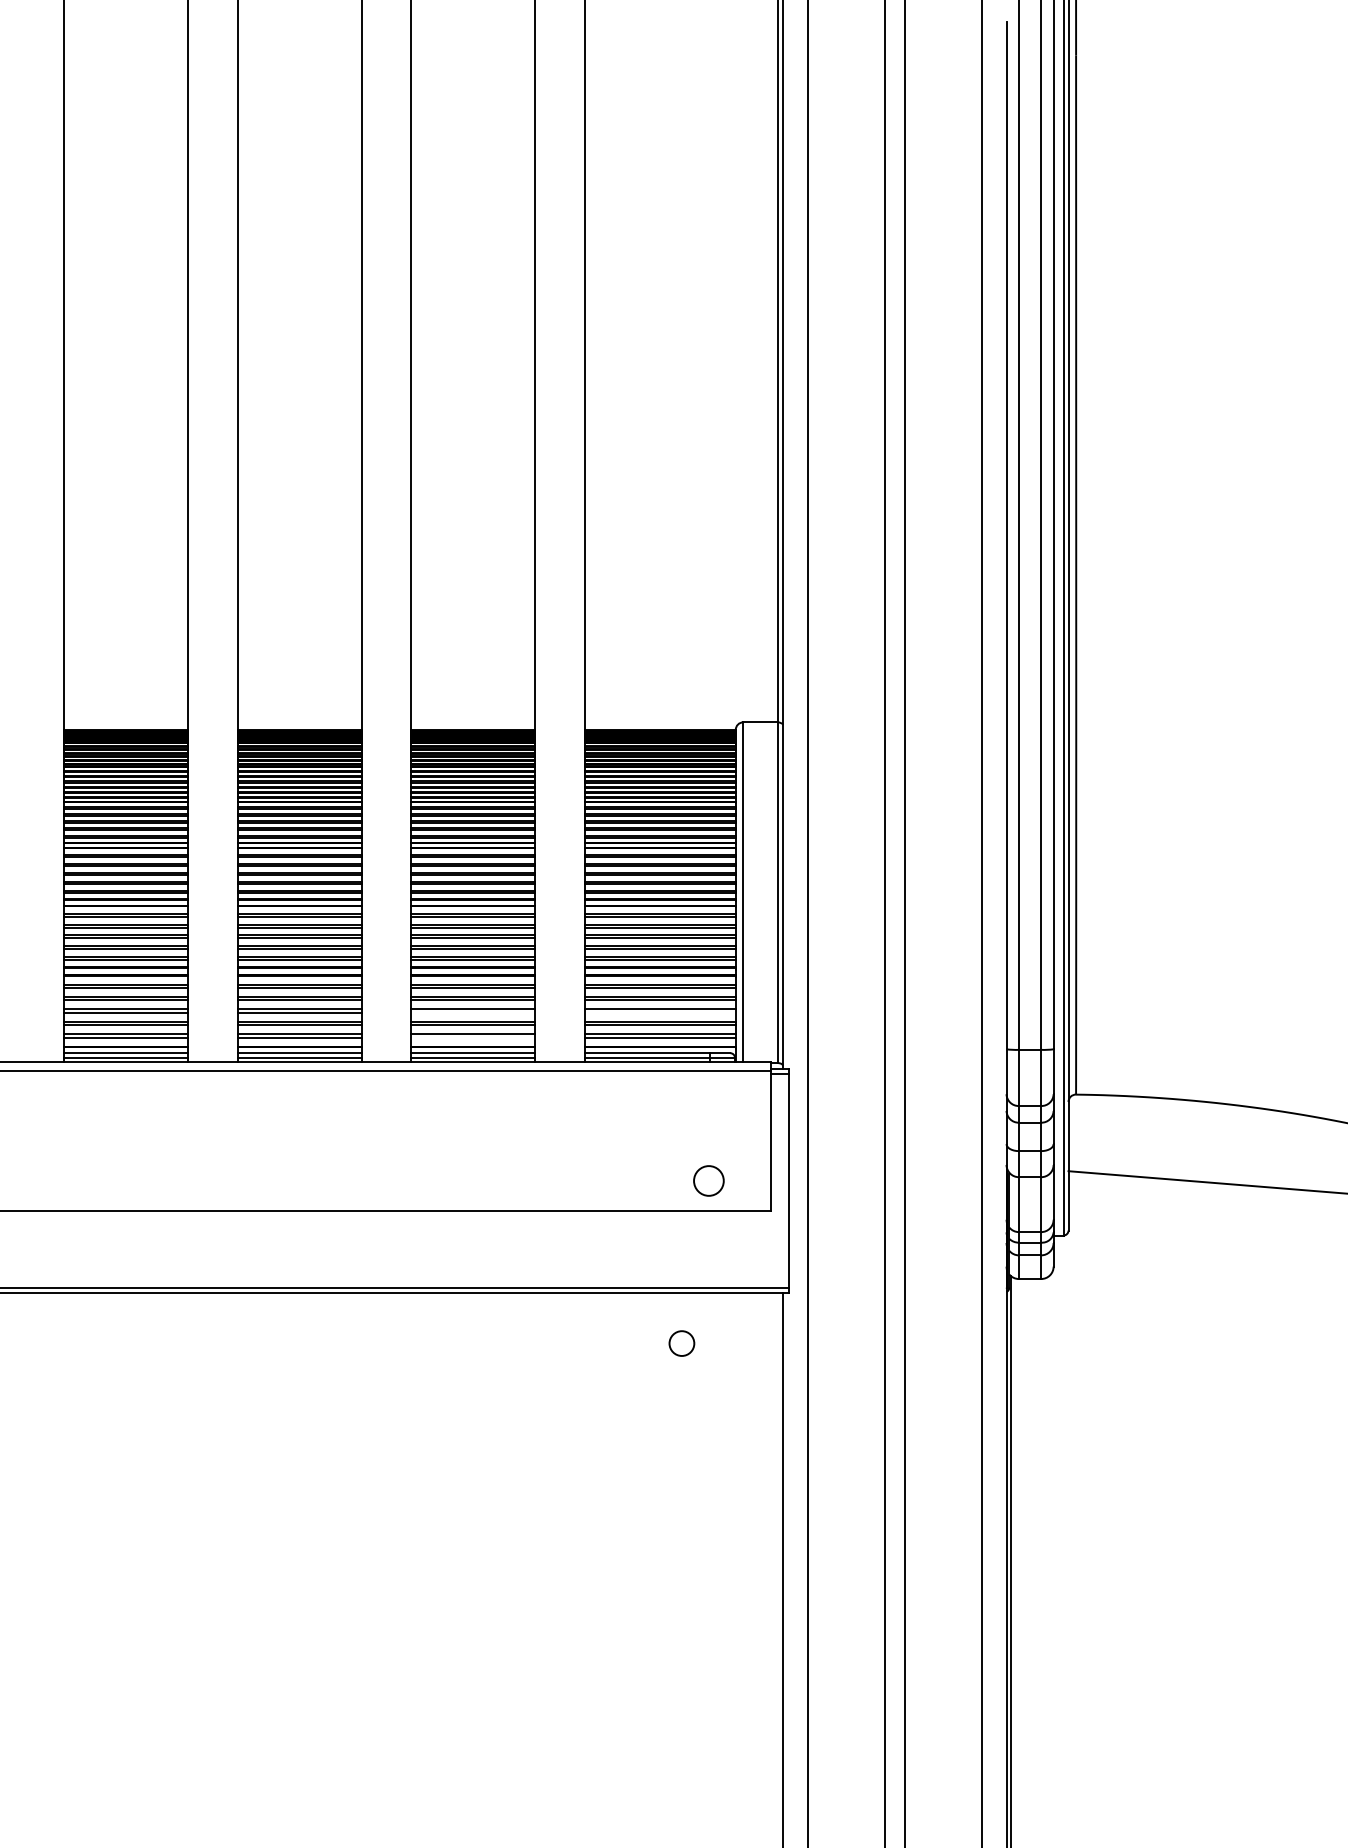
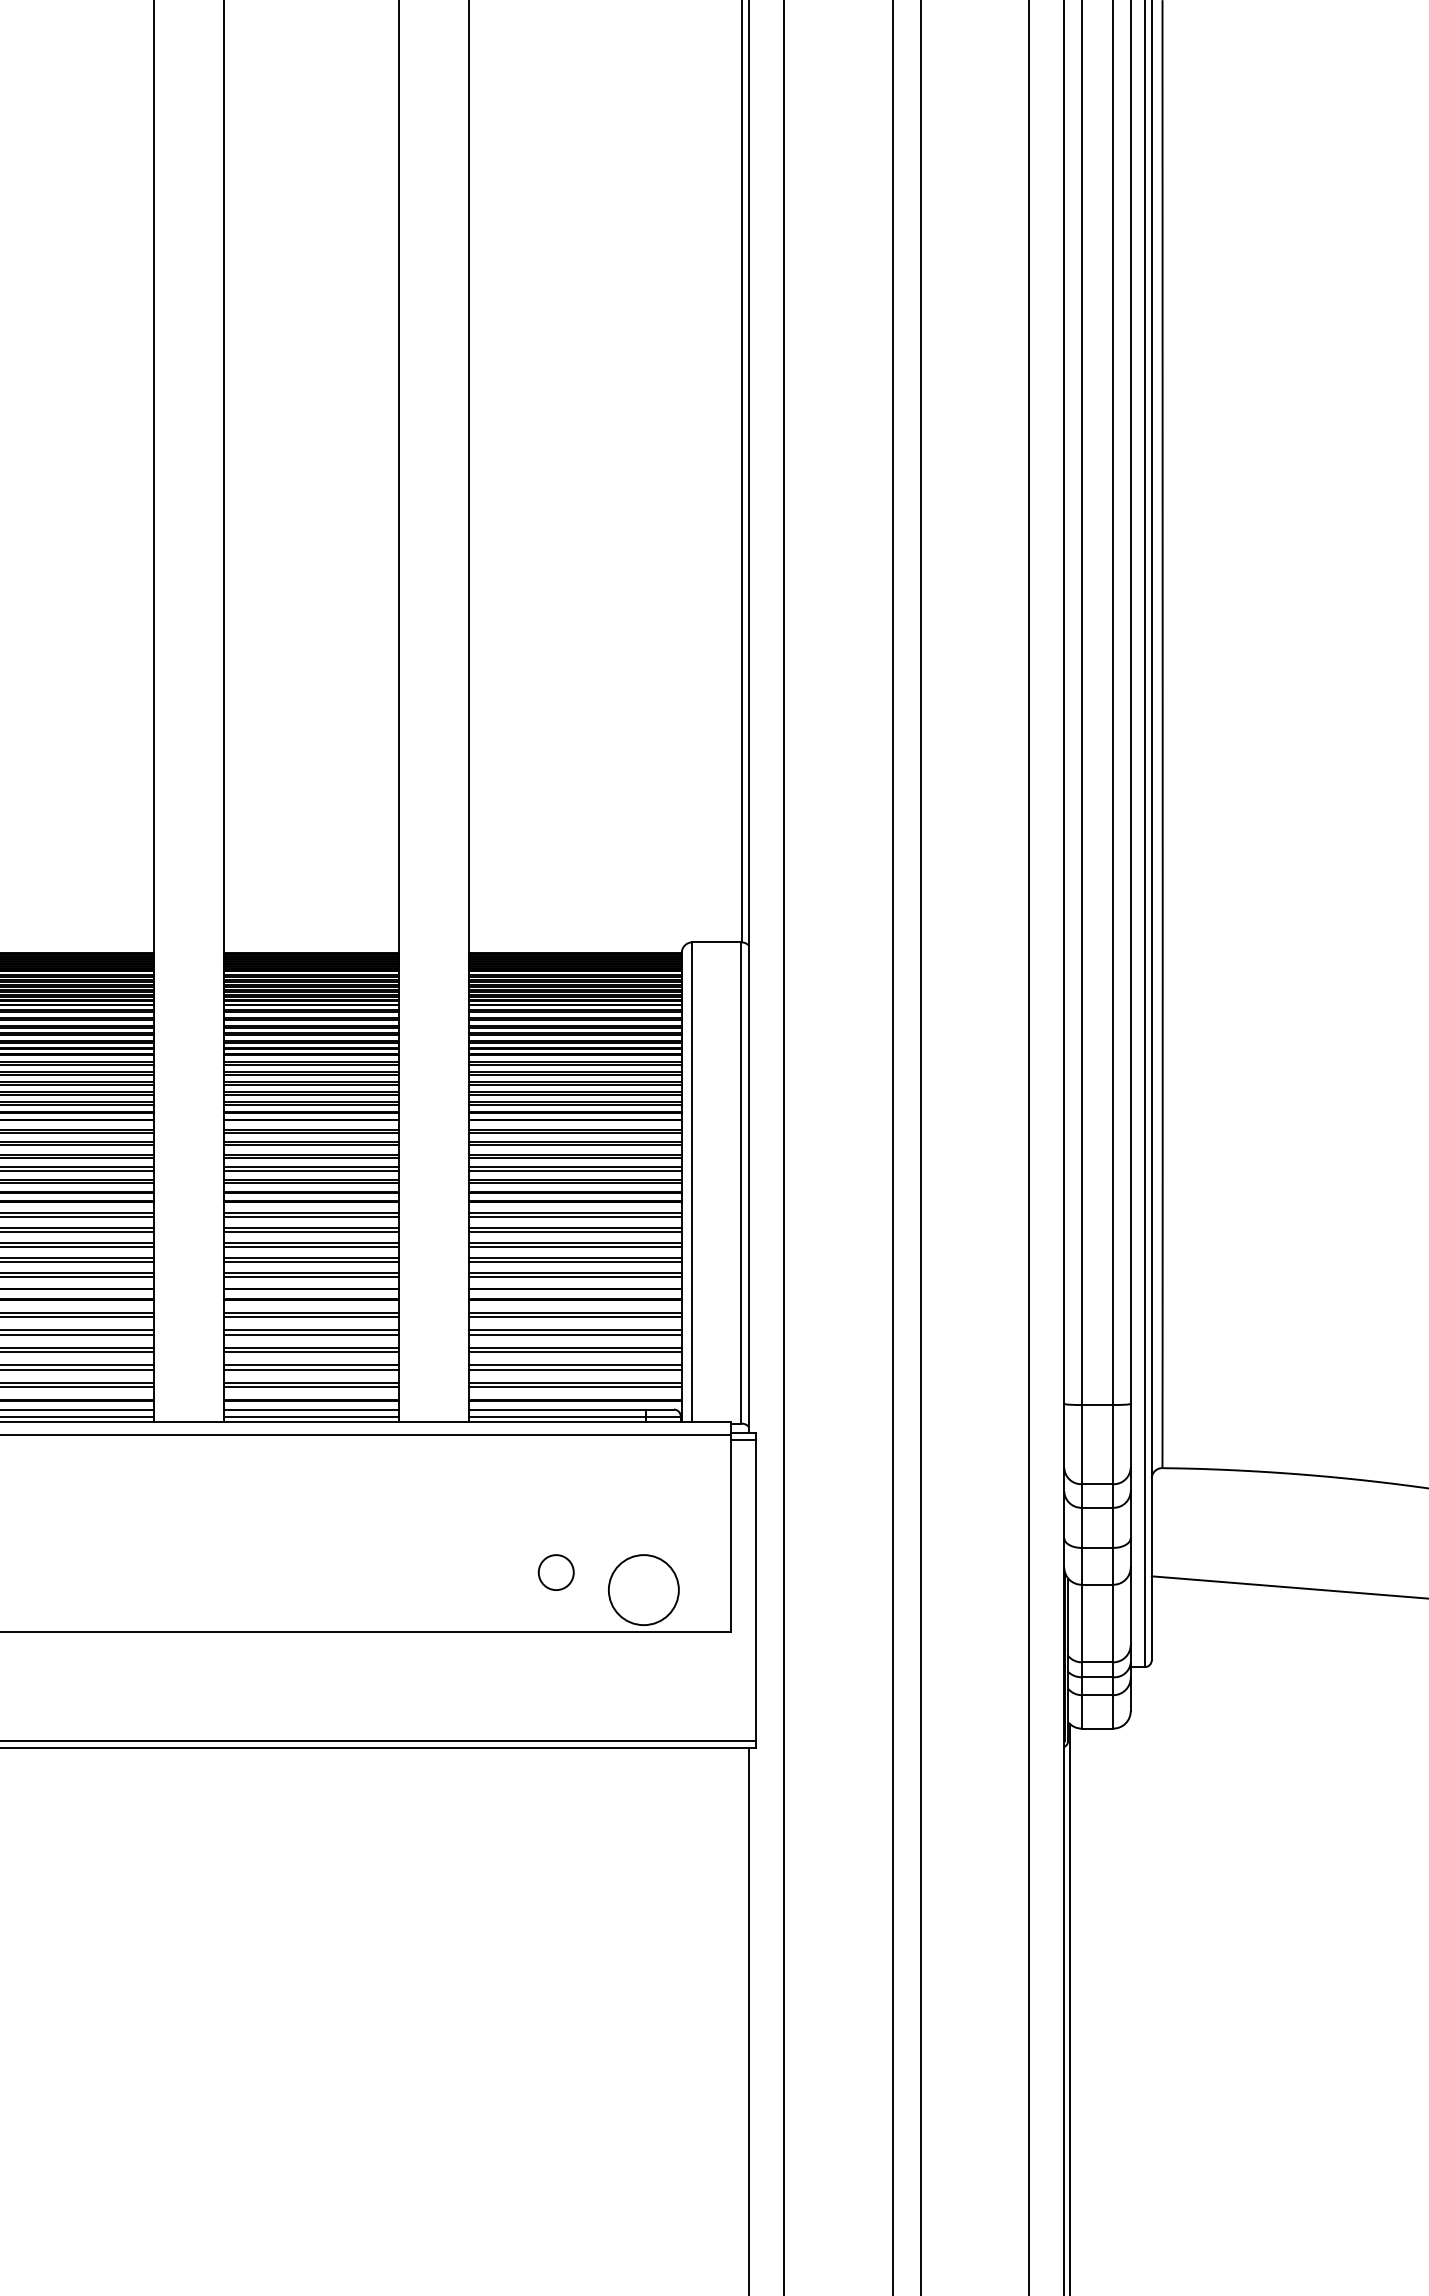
line: (473, 1012) -> (311, 1352), added
line: (659, 1012) -> (574, 1352), added
line: (473, 1037) -> (311, 1387), added
circle: (708, 1180) -> (643, 1589), size x1.67
circle: (681, 1343) -> (555, 1572), moved

